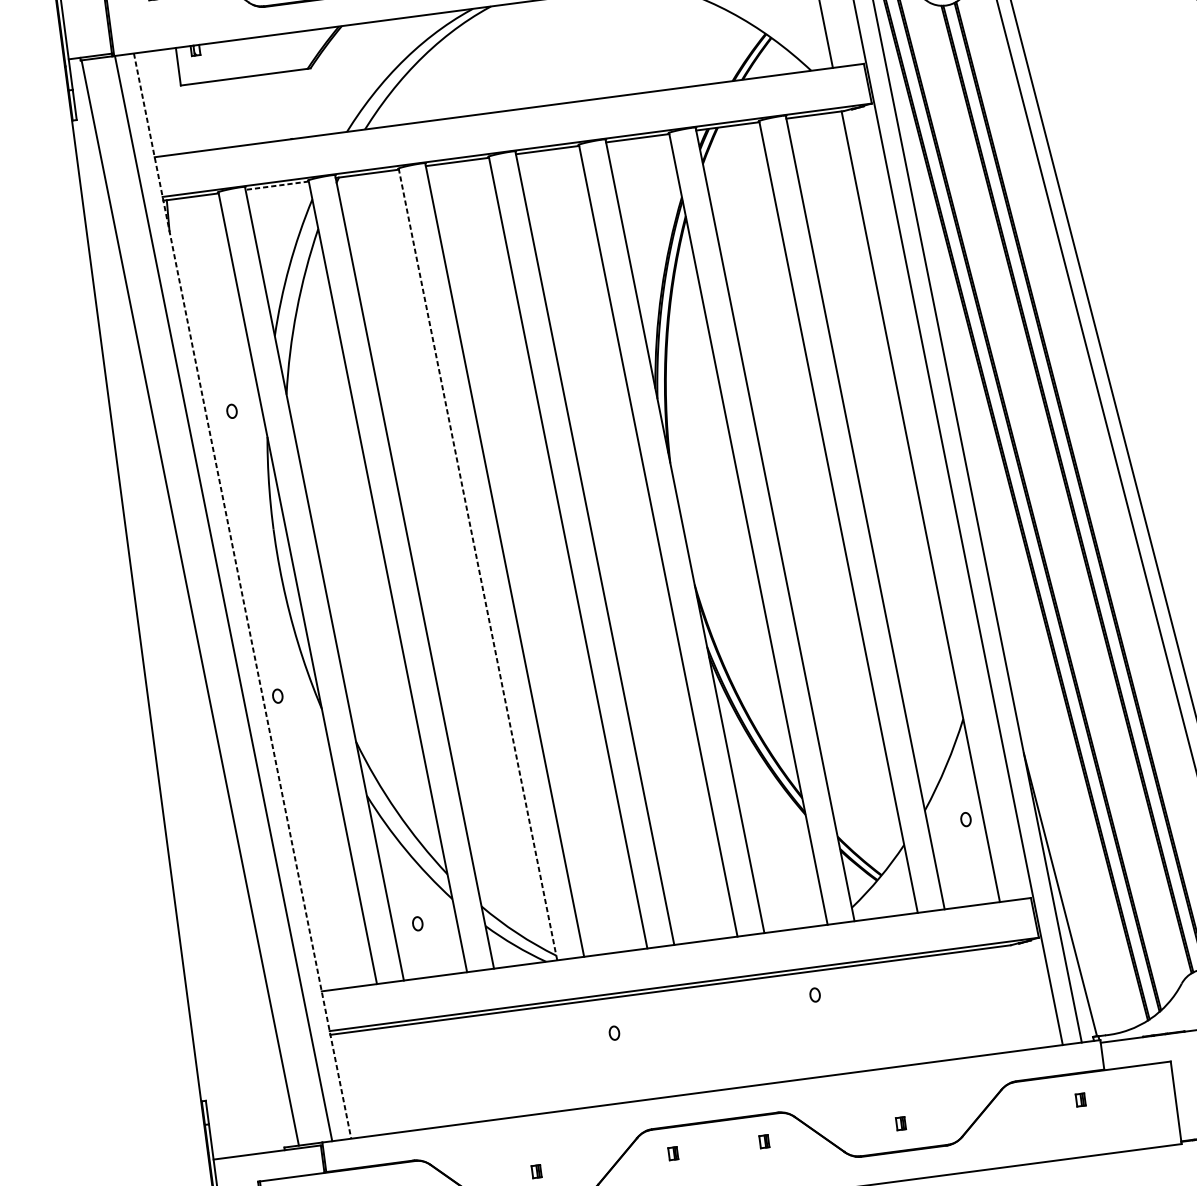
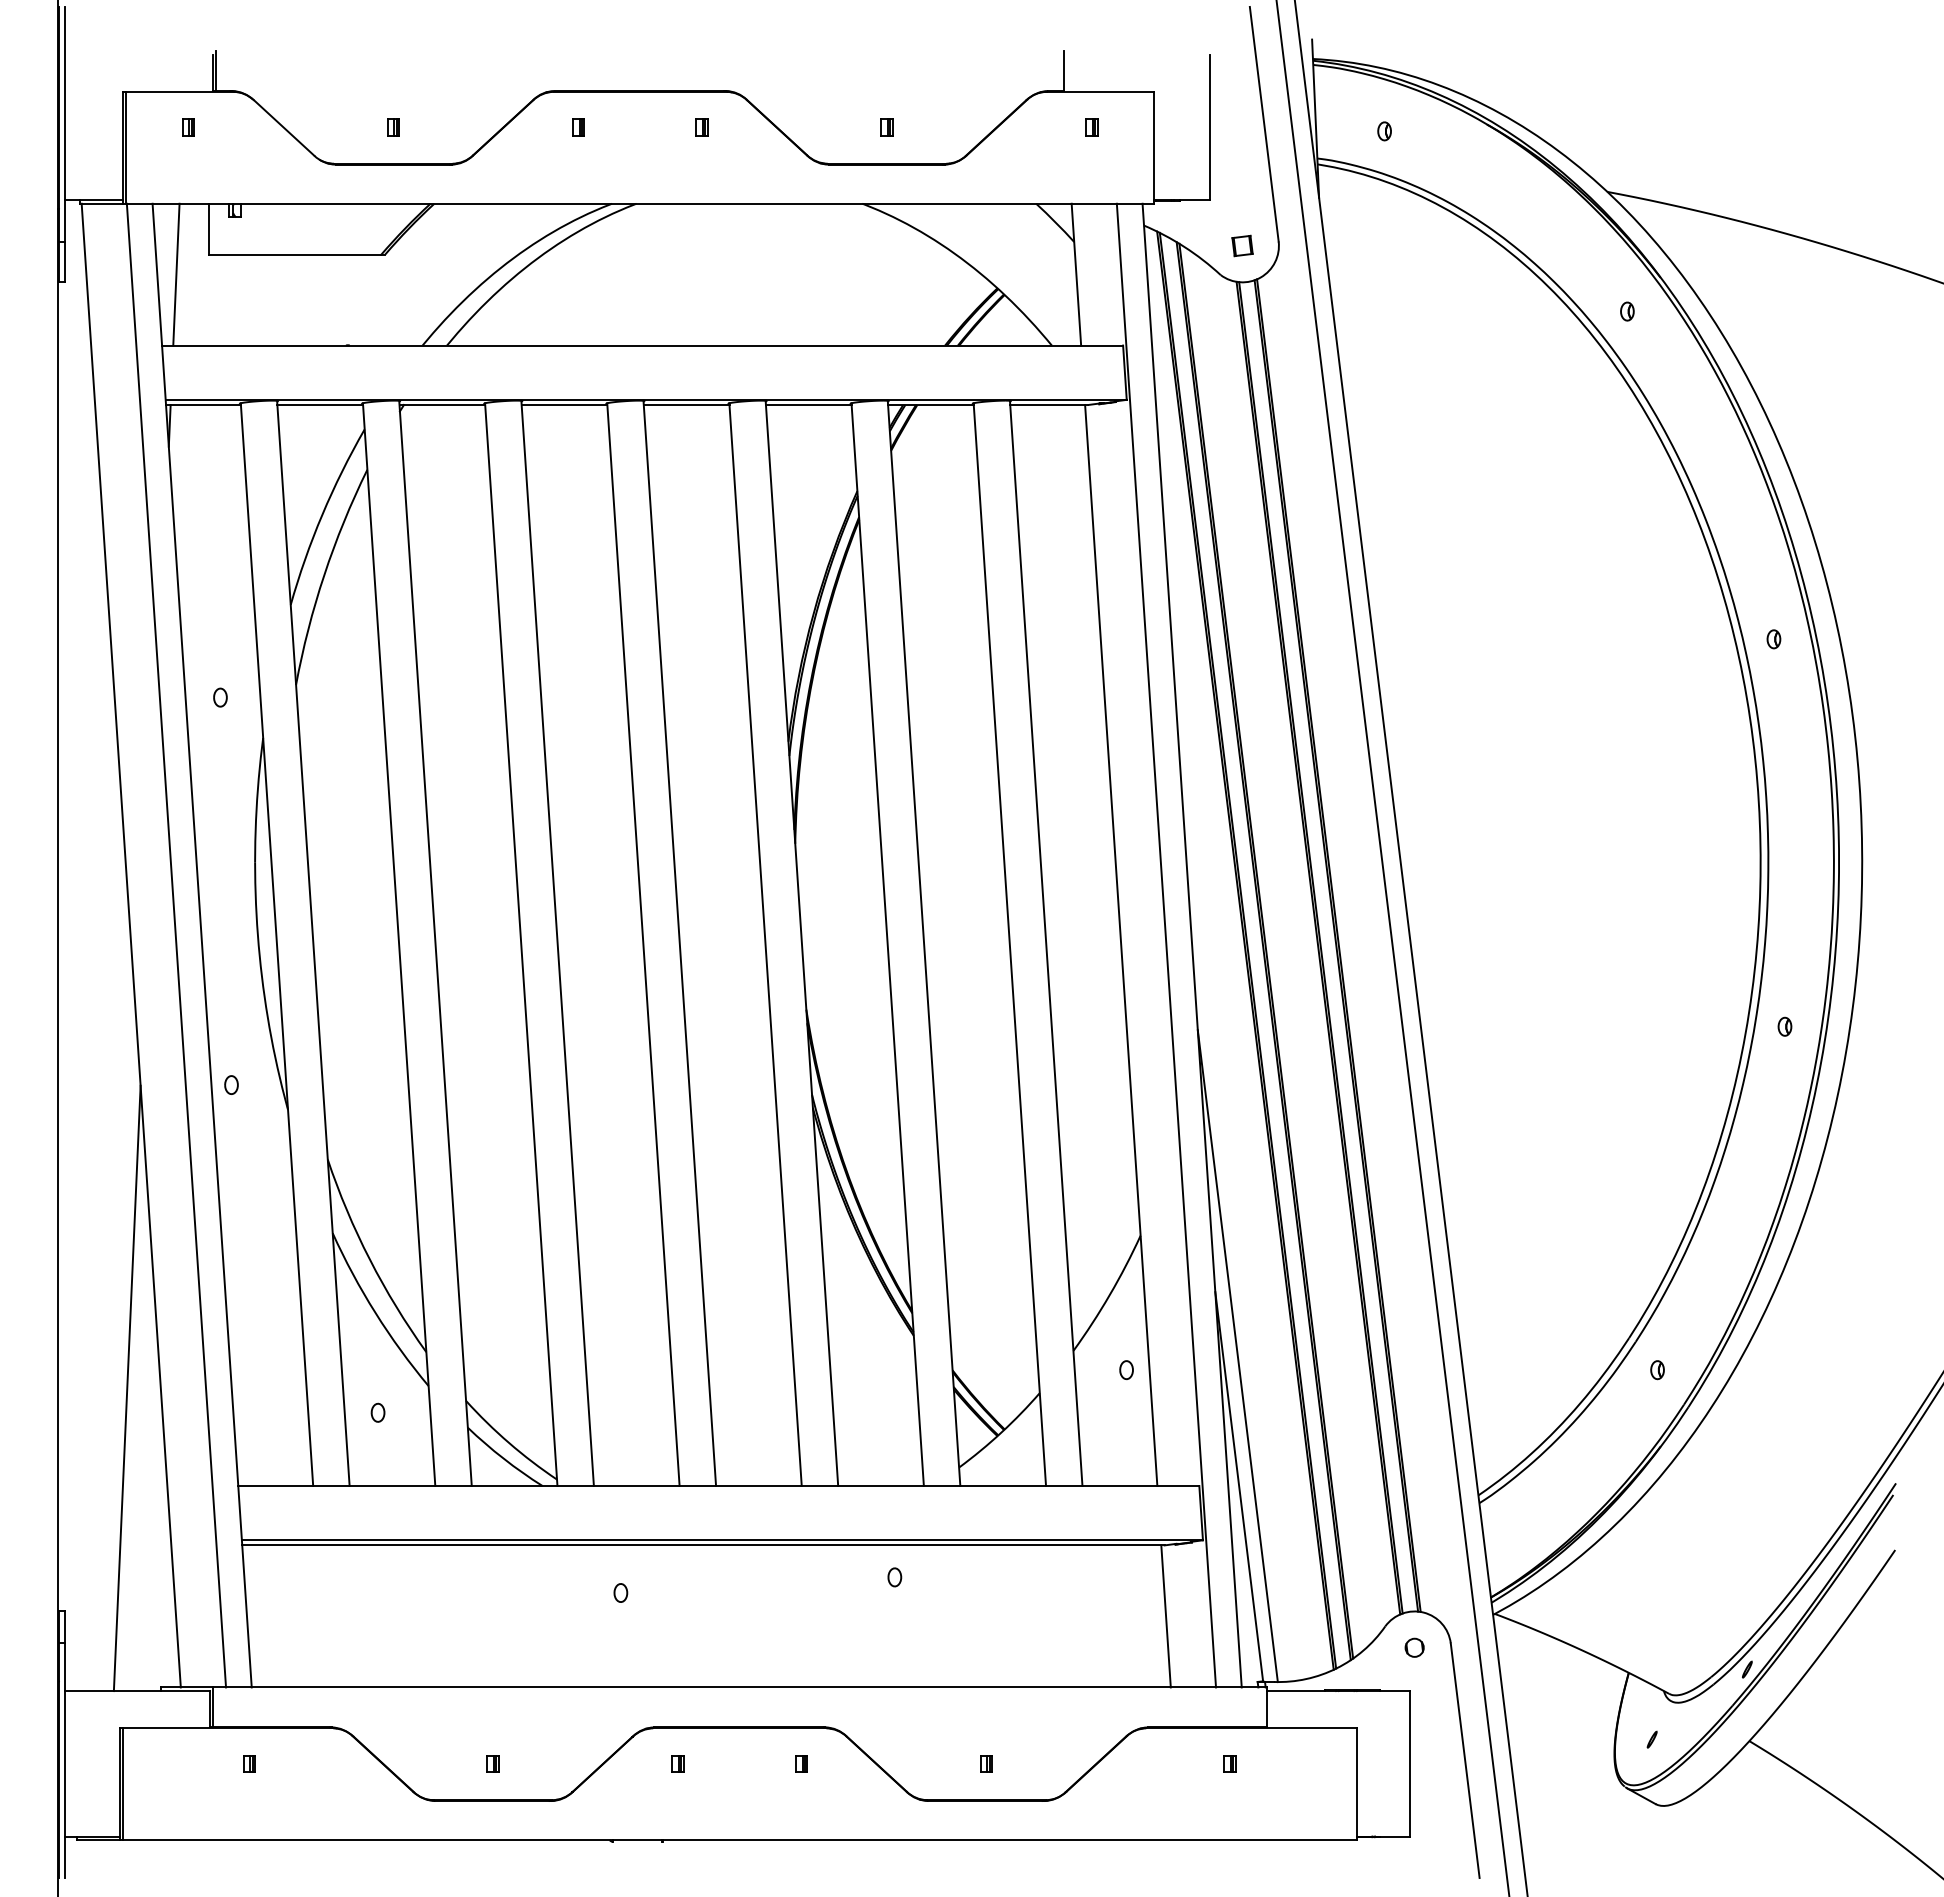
line: (158, 103) -> (176, 274), added
line: (277, 185) -> (320, 404), dashed -> solid
line: (478, 564) -> (521, 944), dashed -> solid
line: (242, 596) -> (202, 946), dashed -> solid
line: (1046, 798) -> (1237, 1356), added
line: (229, 930) -> (126, 1388), added
line: (1018, 997) -> (1165, 1616), added

